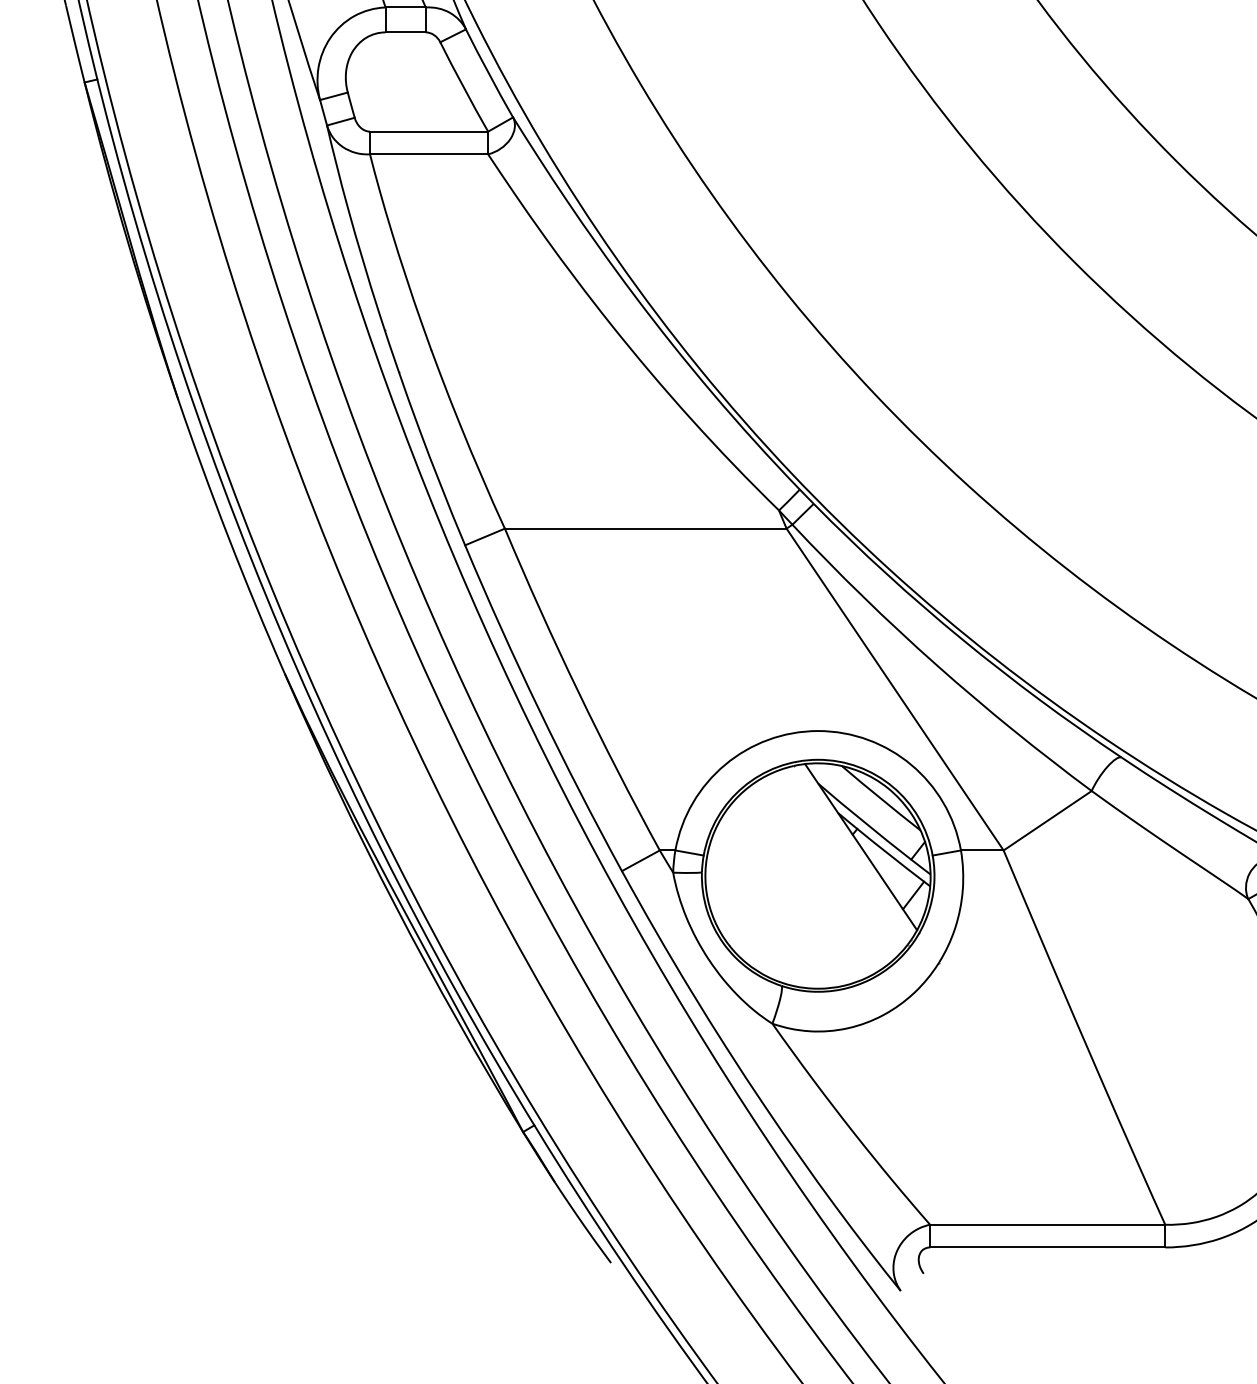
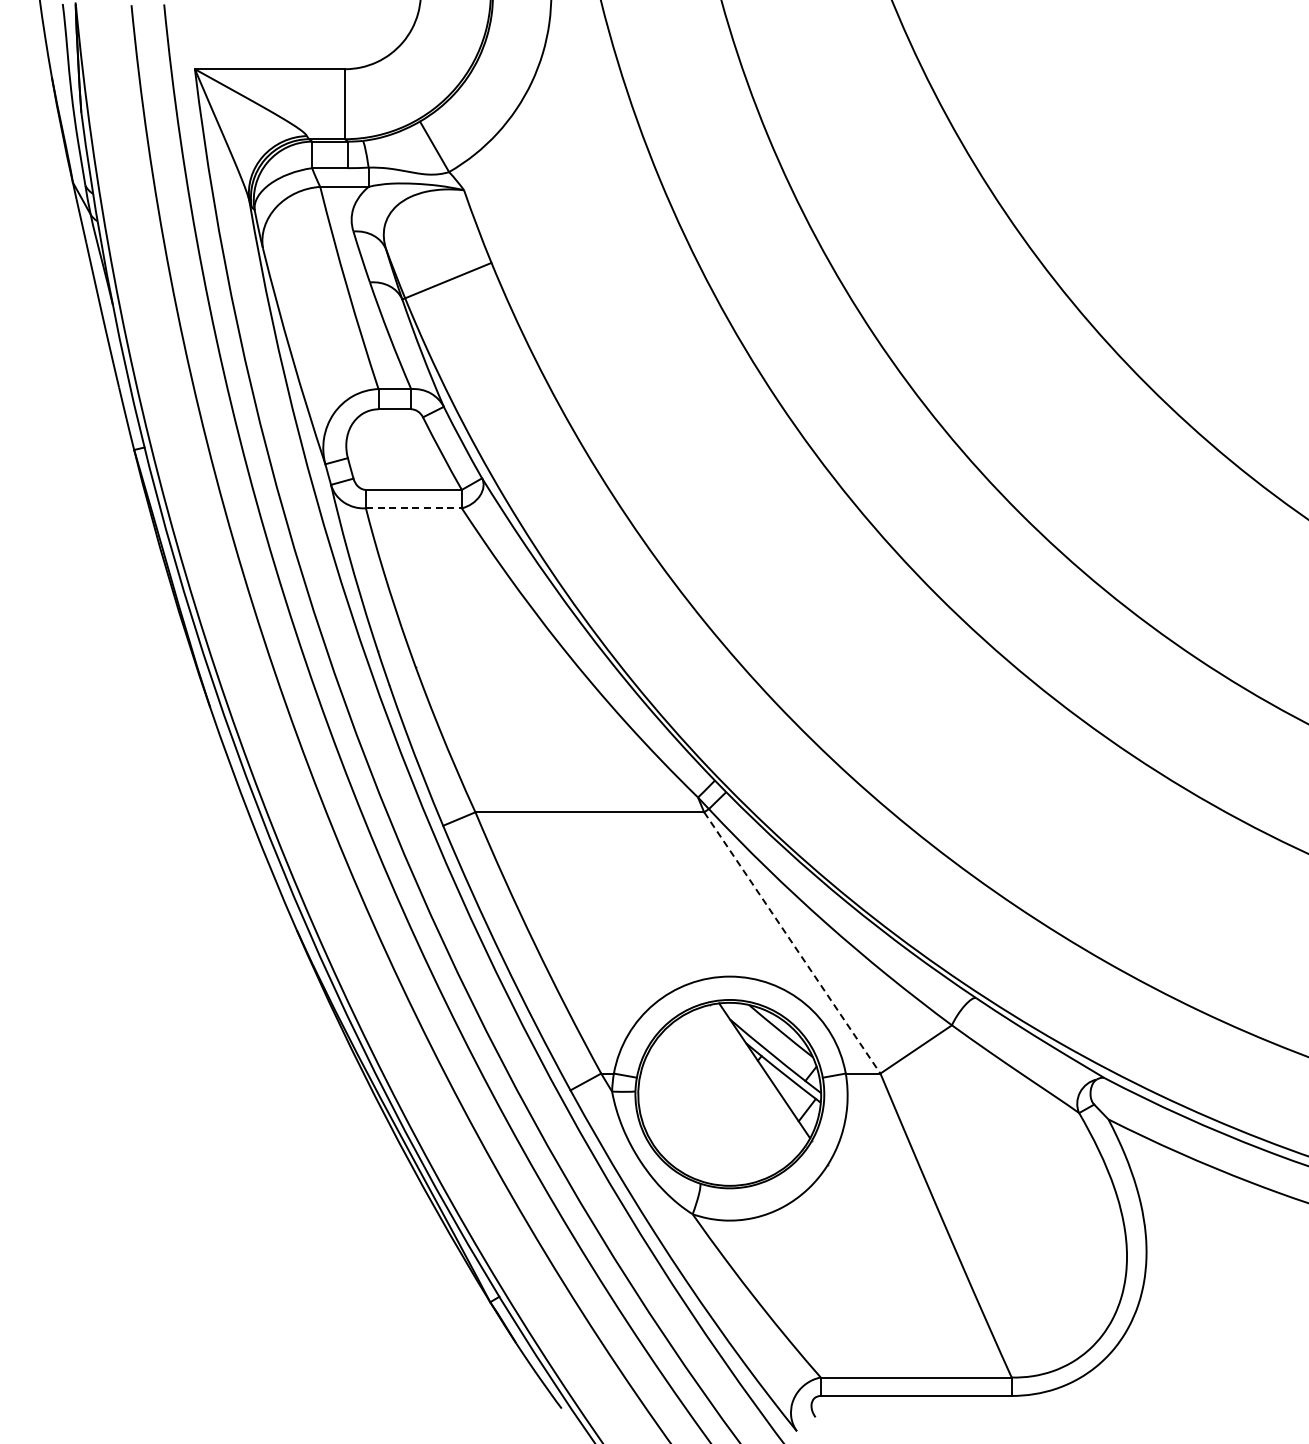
line: (428, 154) -> (413, 508), solid -> dashed
line: (895, 689) -> (792, 942), solid -> dashed

